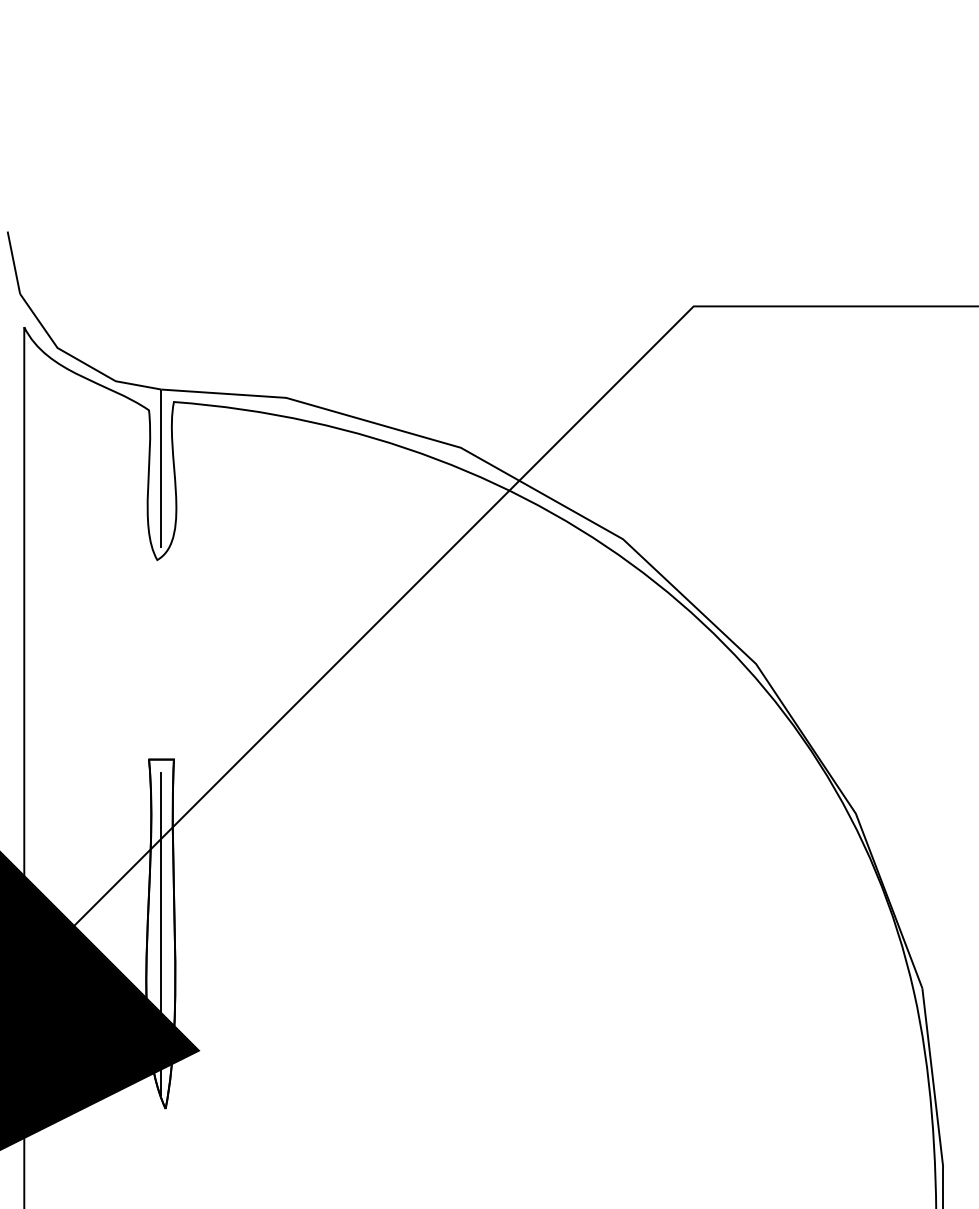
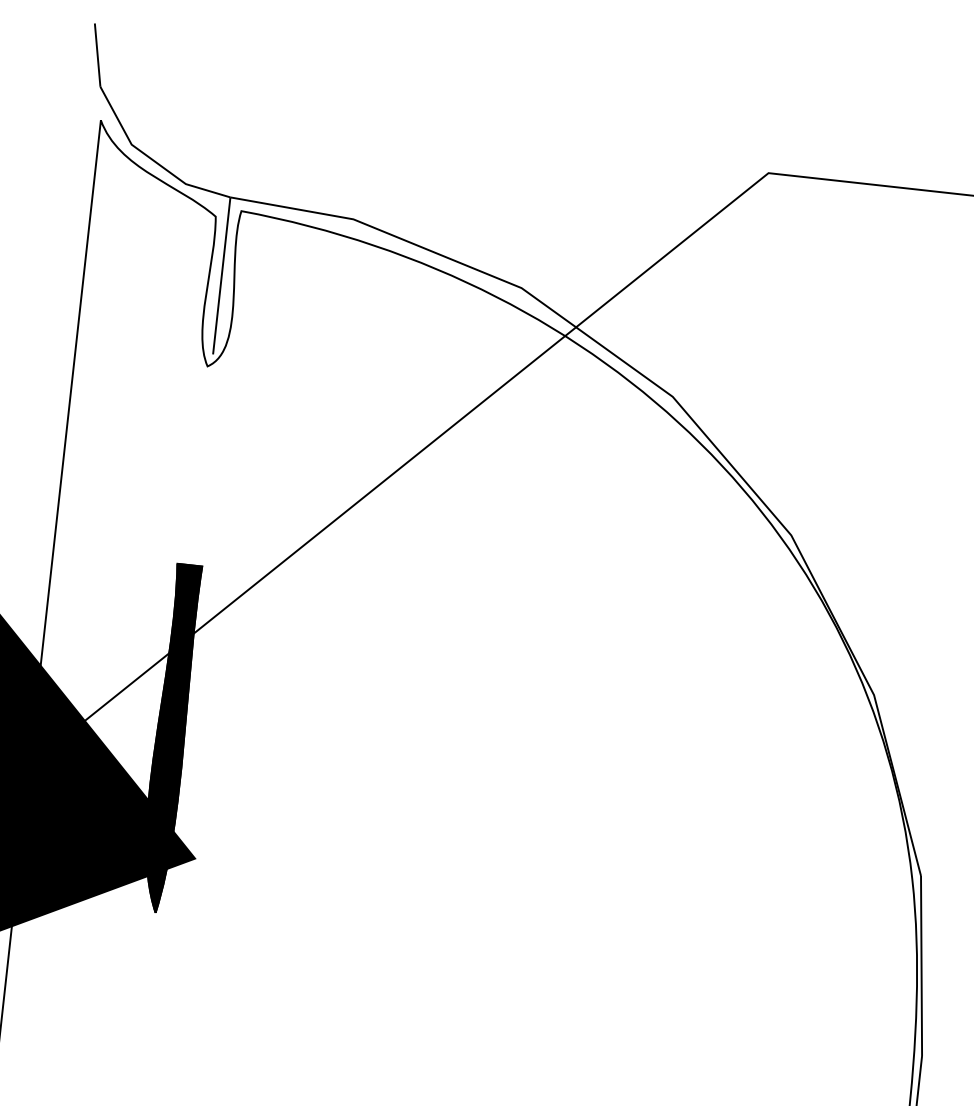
fill: (160, 933) -> (169, 737), added

